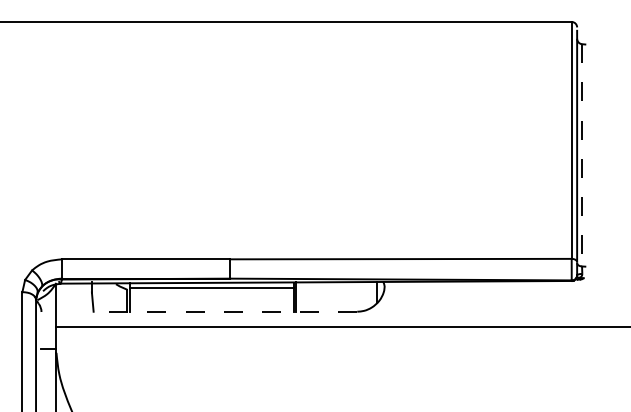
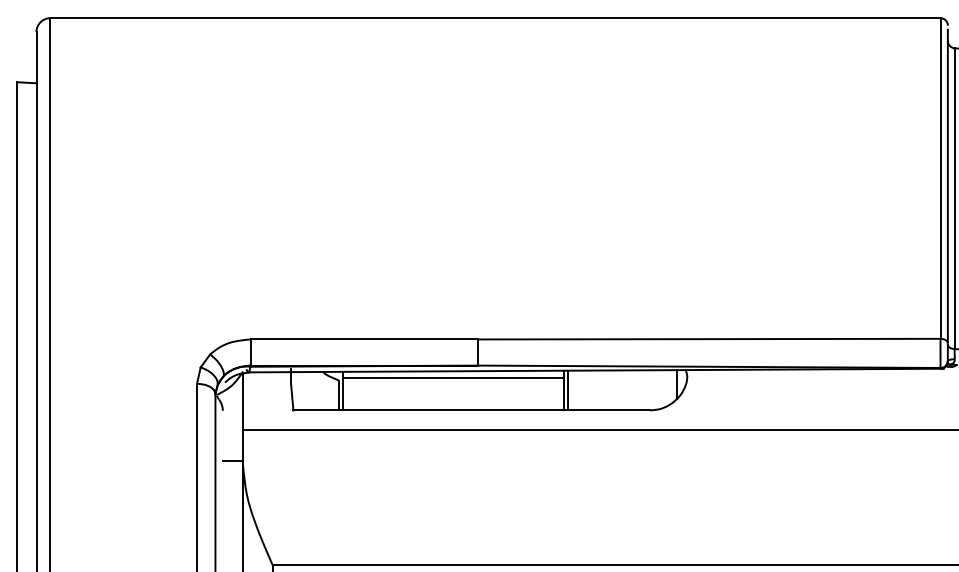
line: (582, 155) -> (954, 199), dashed -> solid
line: (225, 311) -> (471, 410), dashed -> solid

